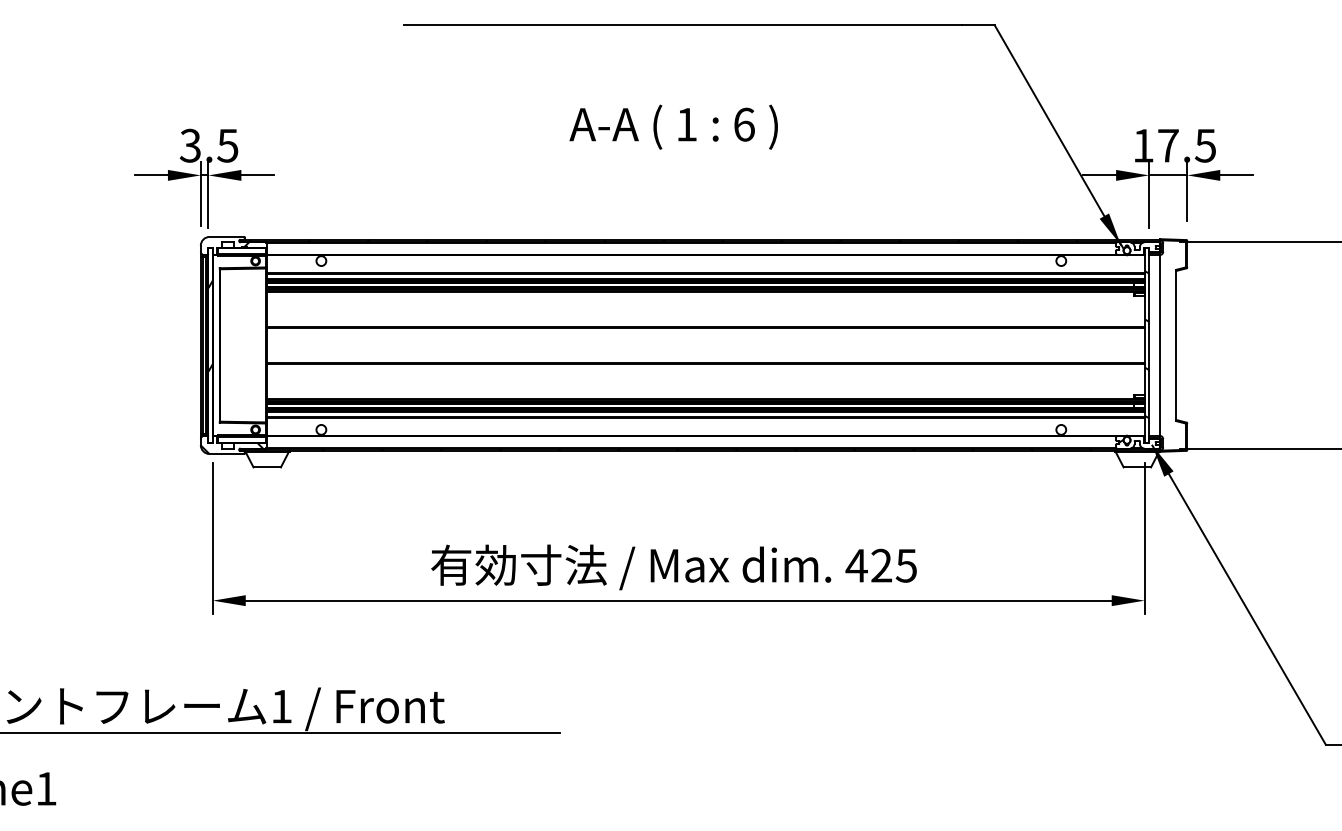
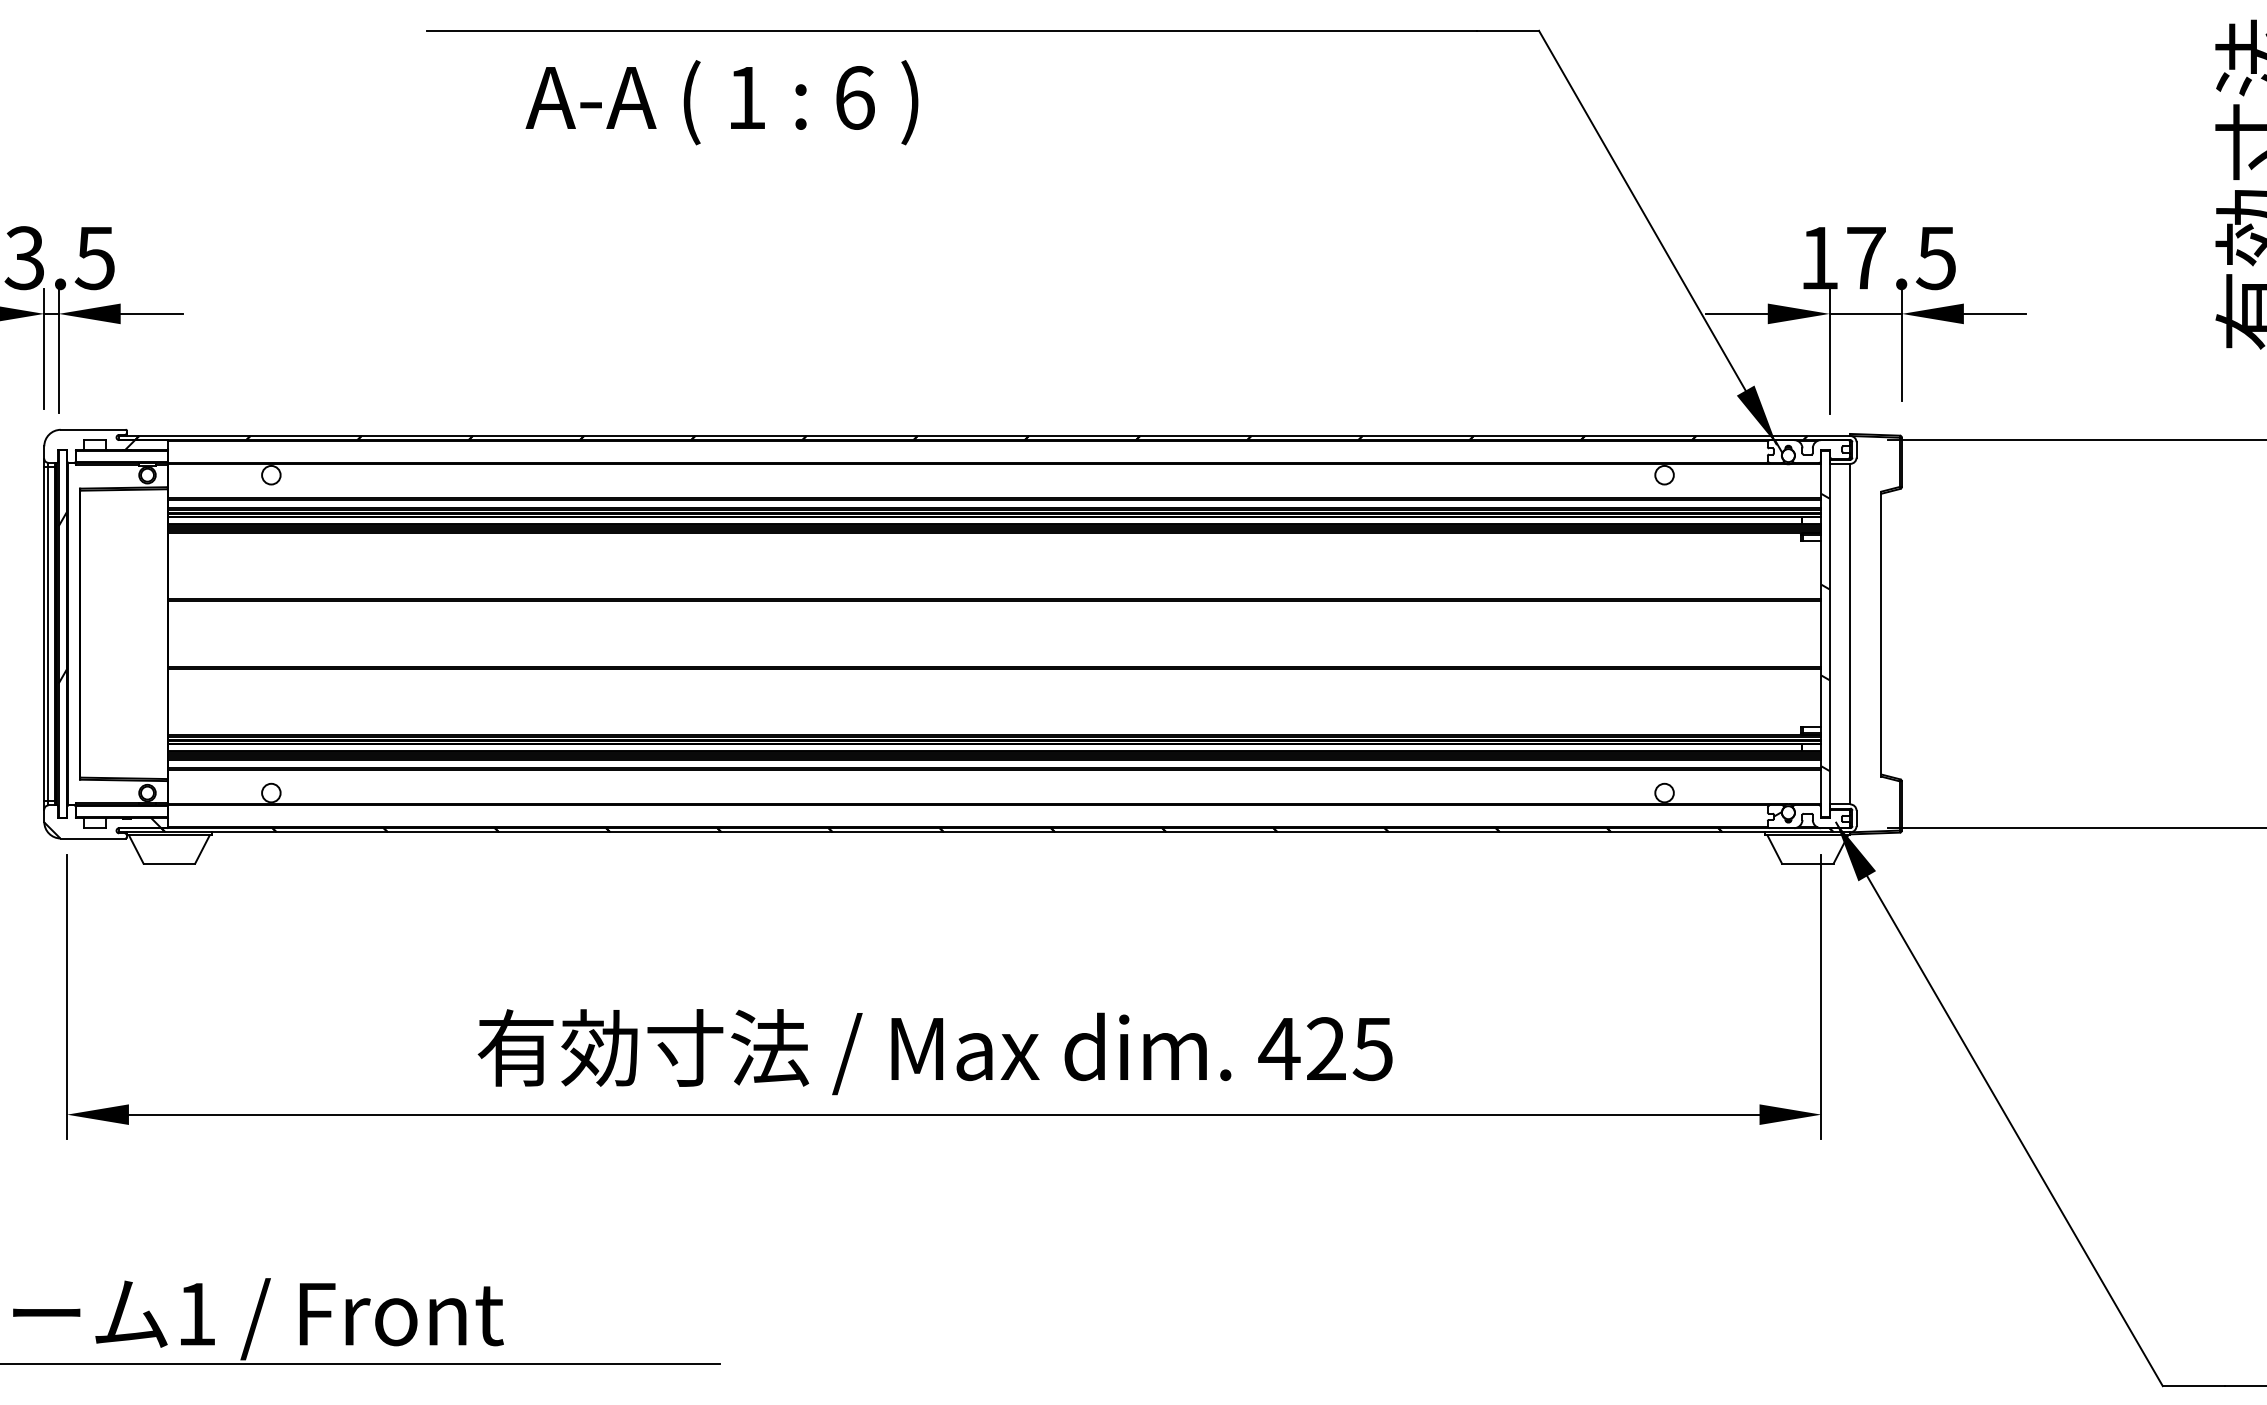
text: (673, 126) -> (721, 101), moved

